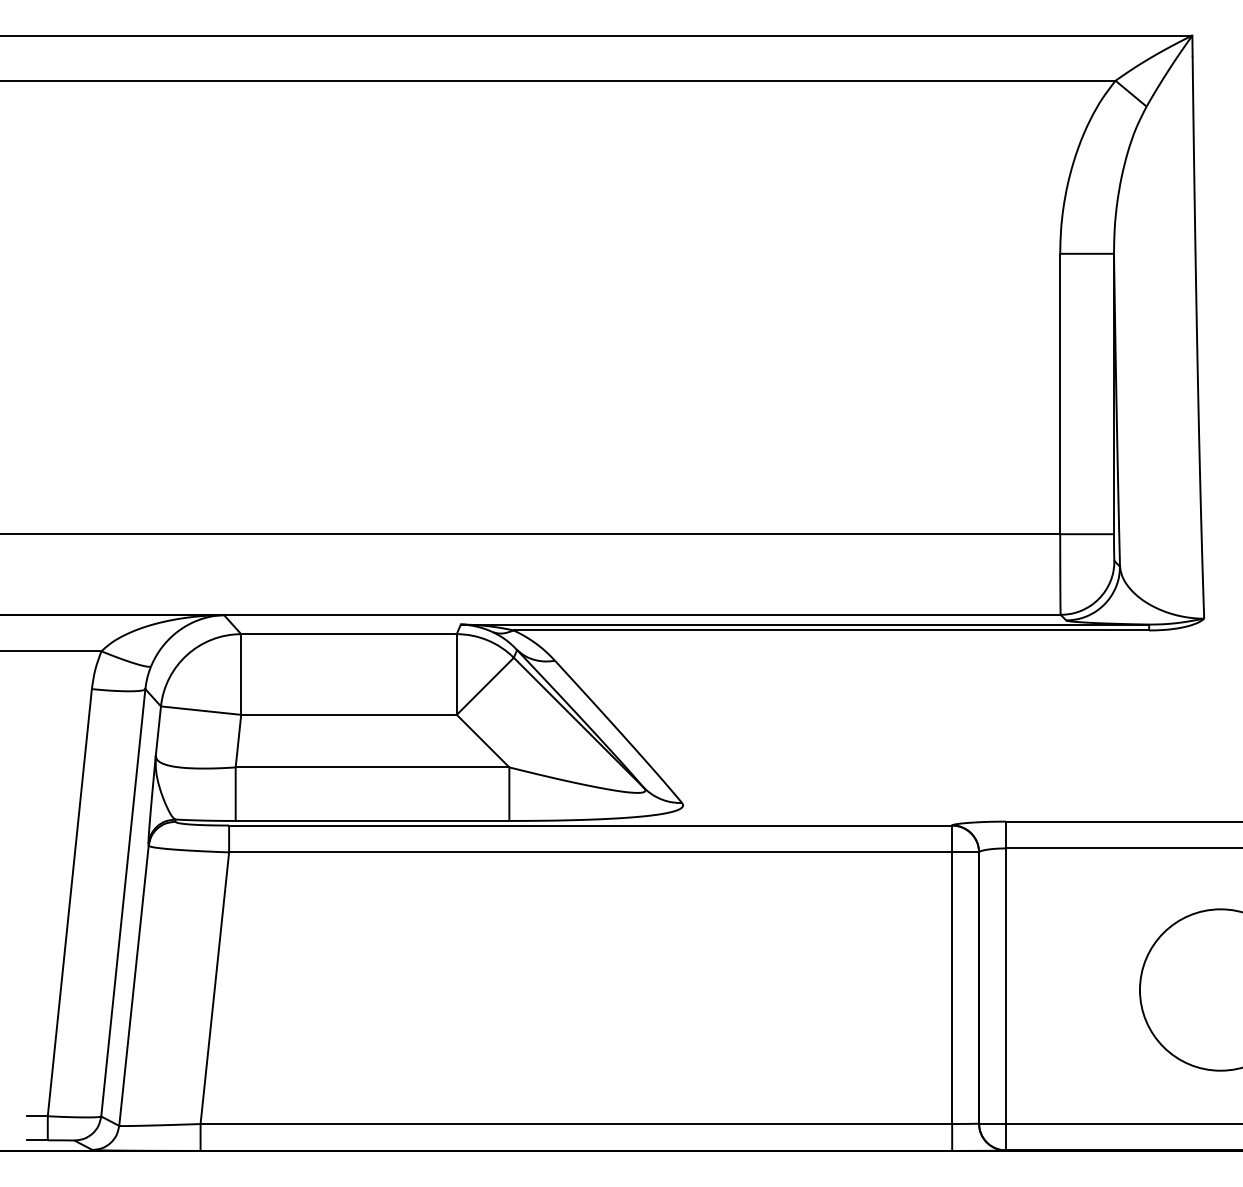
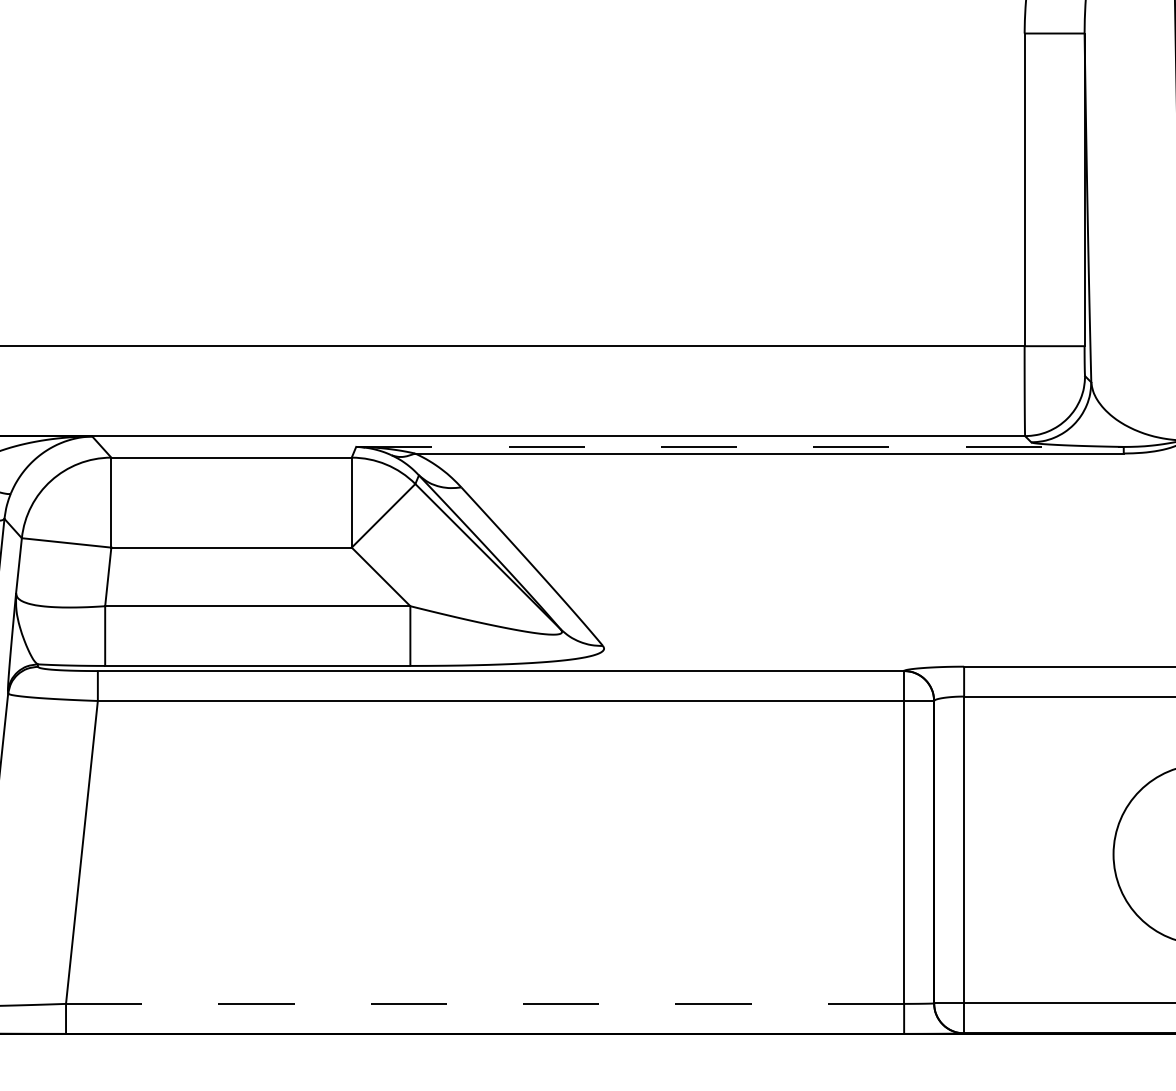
line: (805, 624) -> (740, 446), solid -> dashed
line: (576, 1124) -> (485, 1004), solid -> dashed

